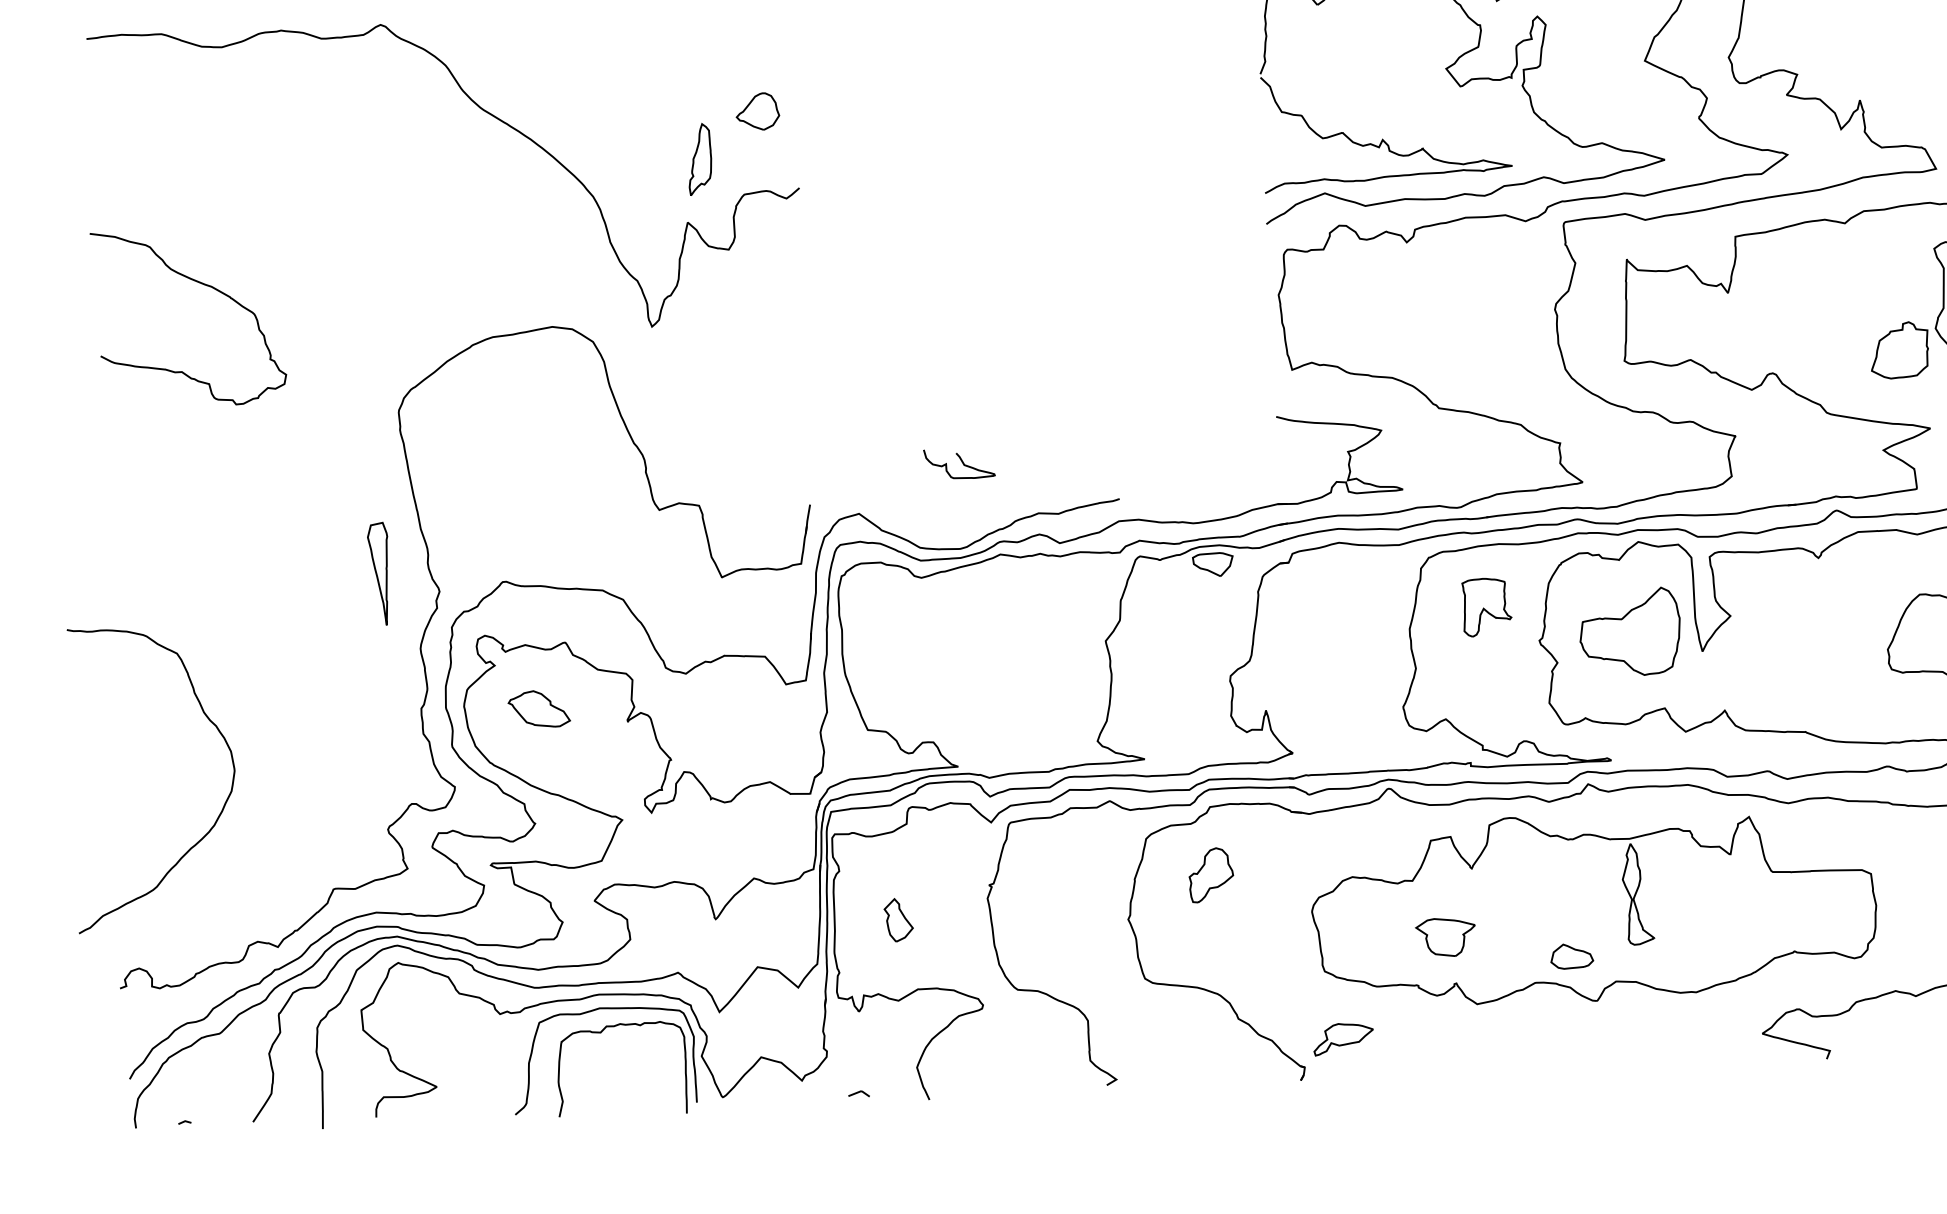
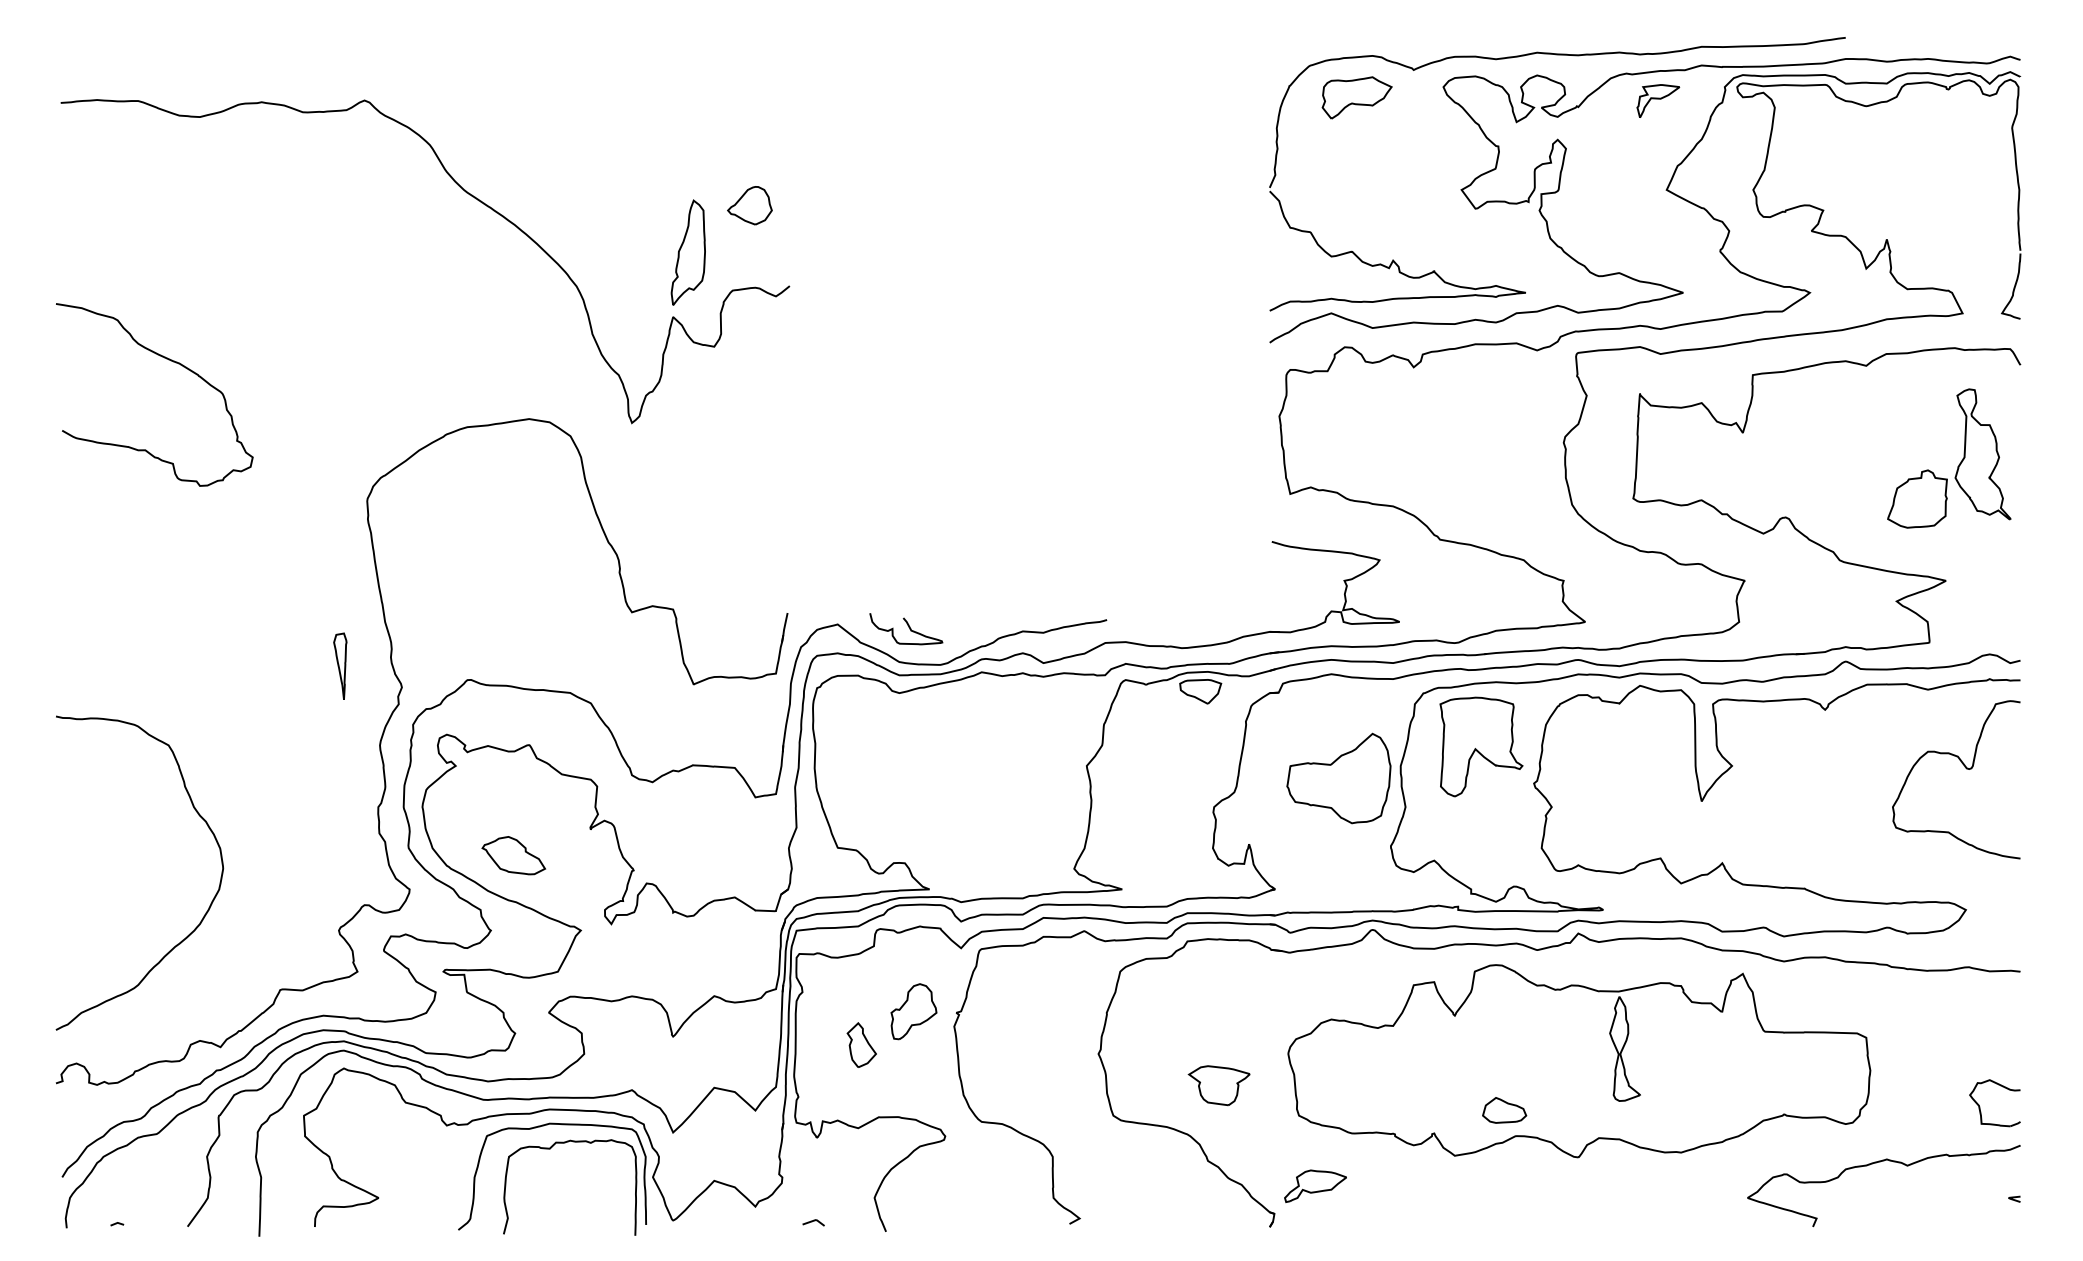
part: (699, 159) -> (687, 252), size x1.43
curve: (961, 462) -> (908, 627), moved
part: (379, 572) -> (340, 665), size x0.62
part: (1487, 606) -> (1481, 746), size x1.67
part: (1629, 632) -> (1338, 778), moved
part: (538, 709) -> (513, 855), moved
curve: (219, 813) -> (205, 912), moved
part: (1210, 874) -> (913, 1011), moved
part: (1445, 937) -> (1218, 1085), moved
part: (1571, 956) -> (1504, 1110), moved

